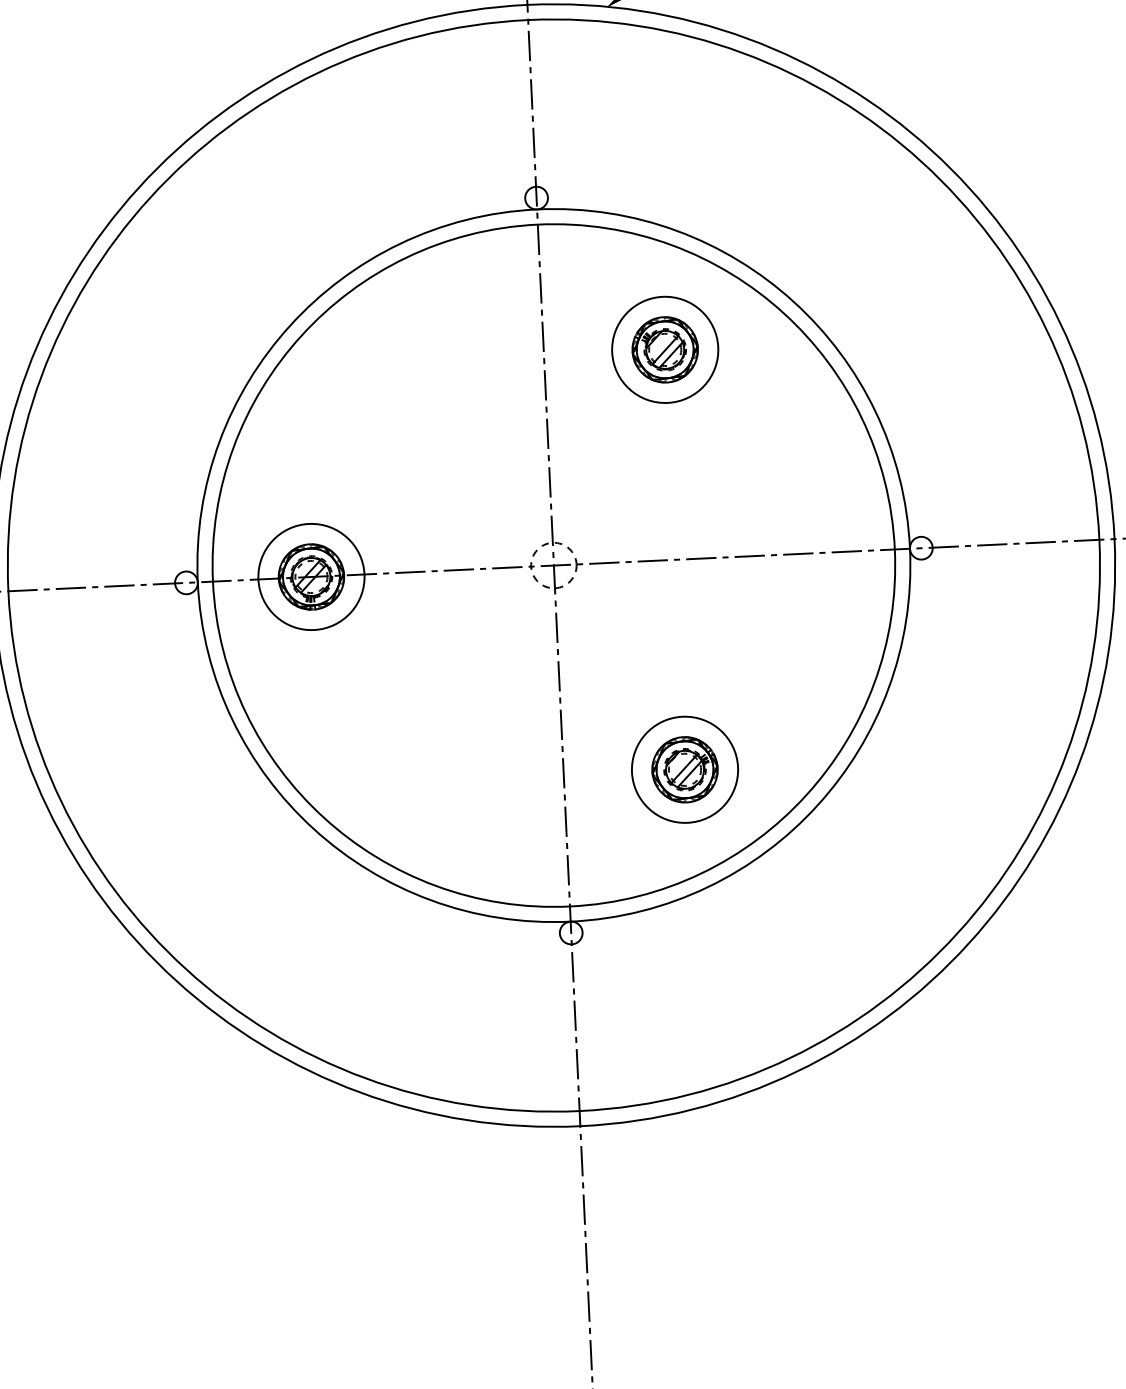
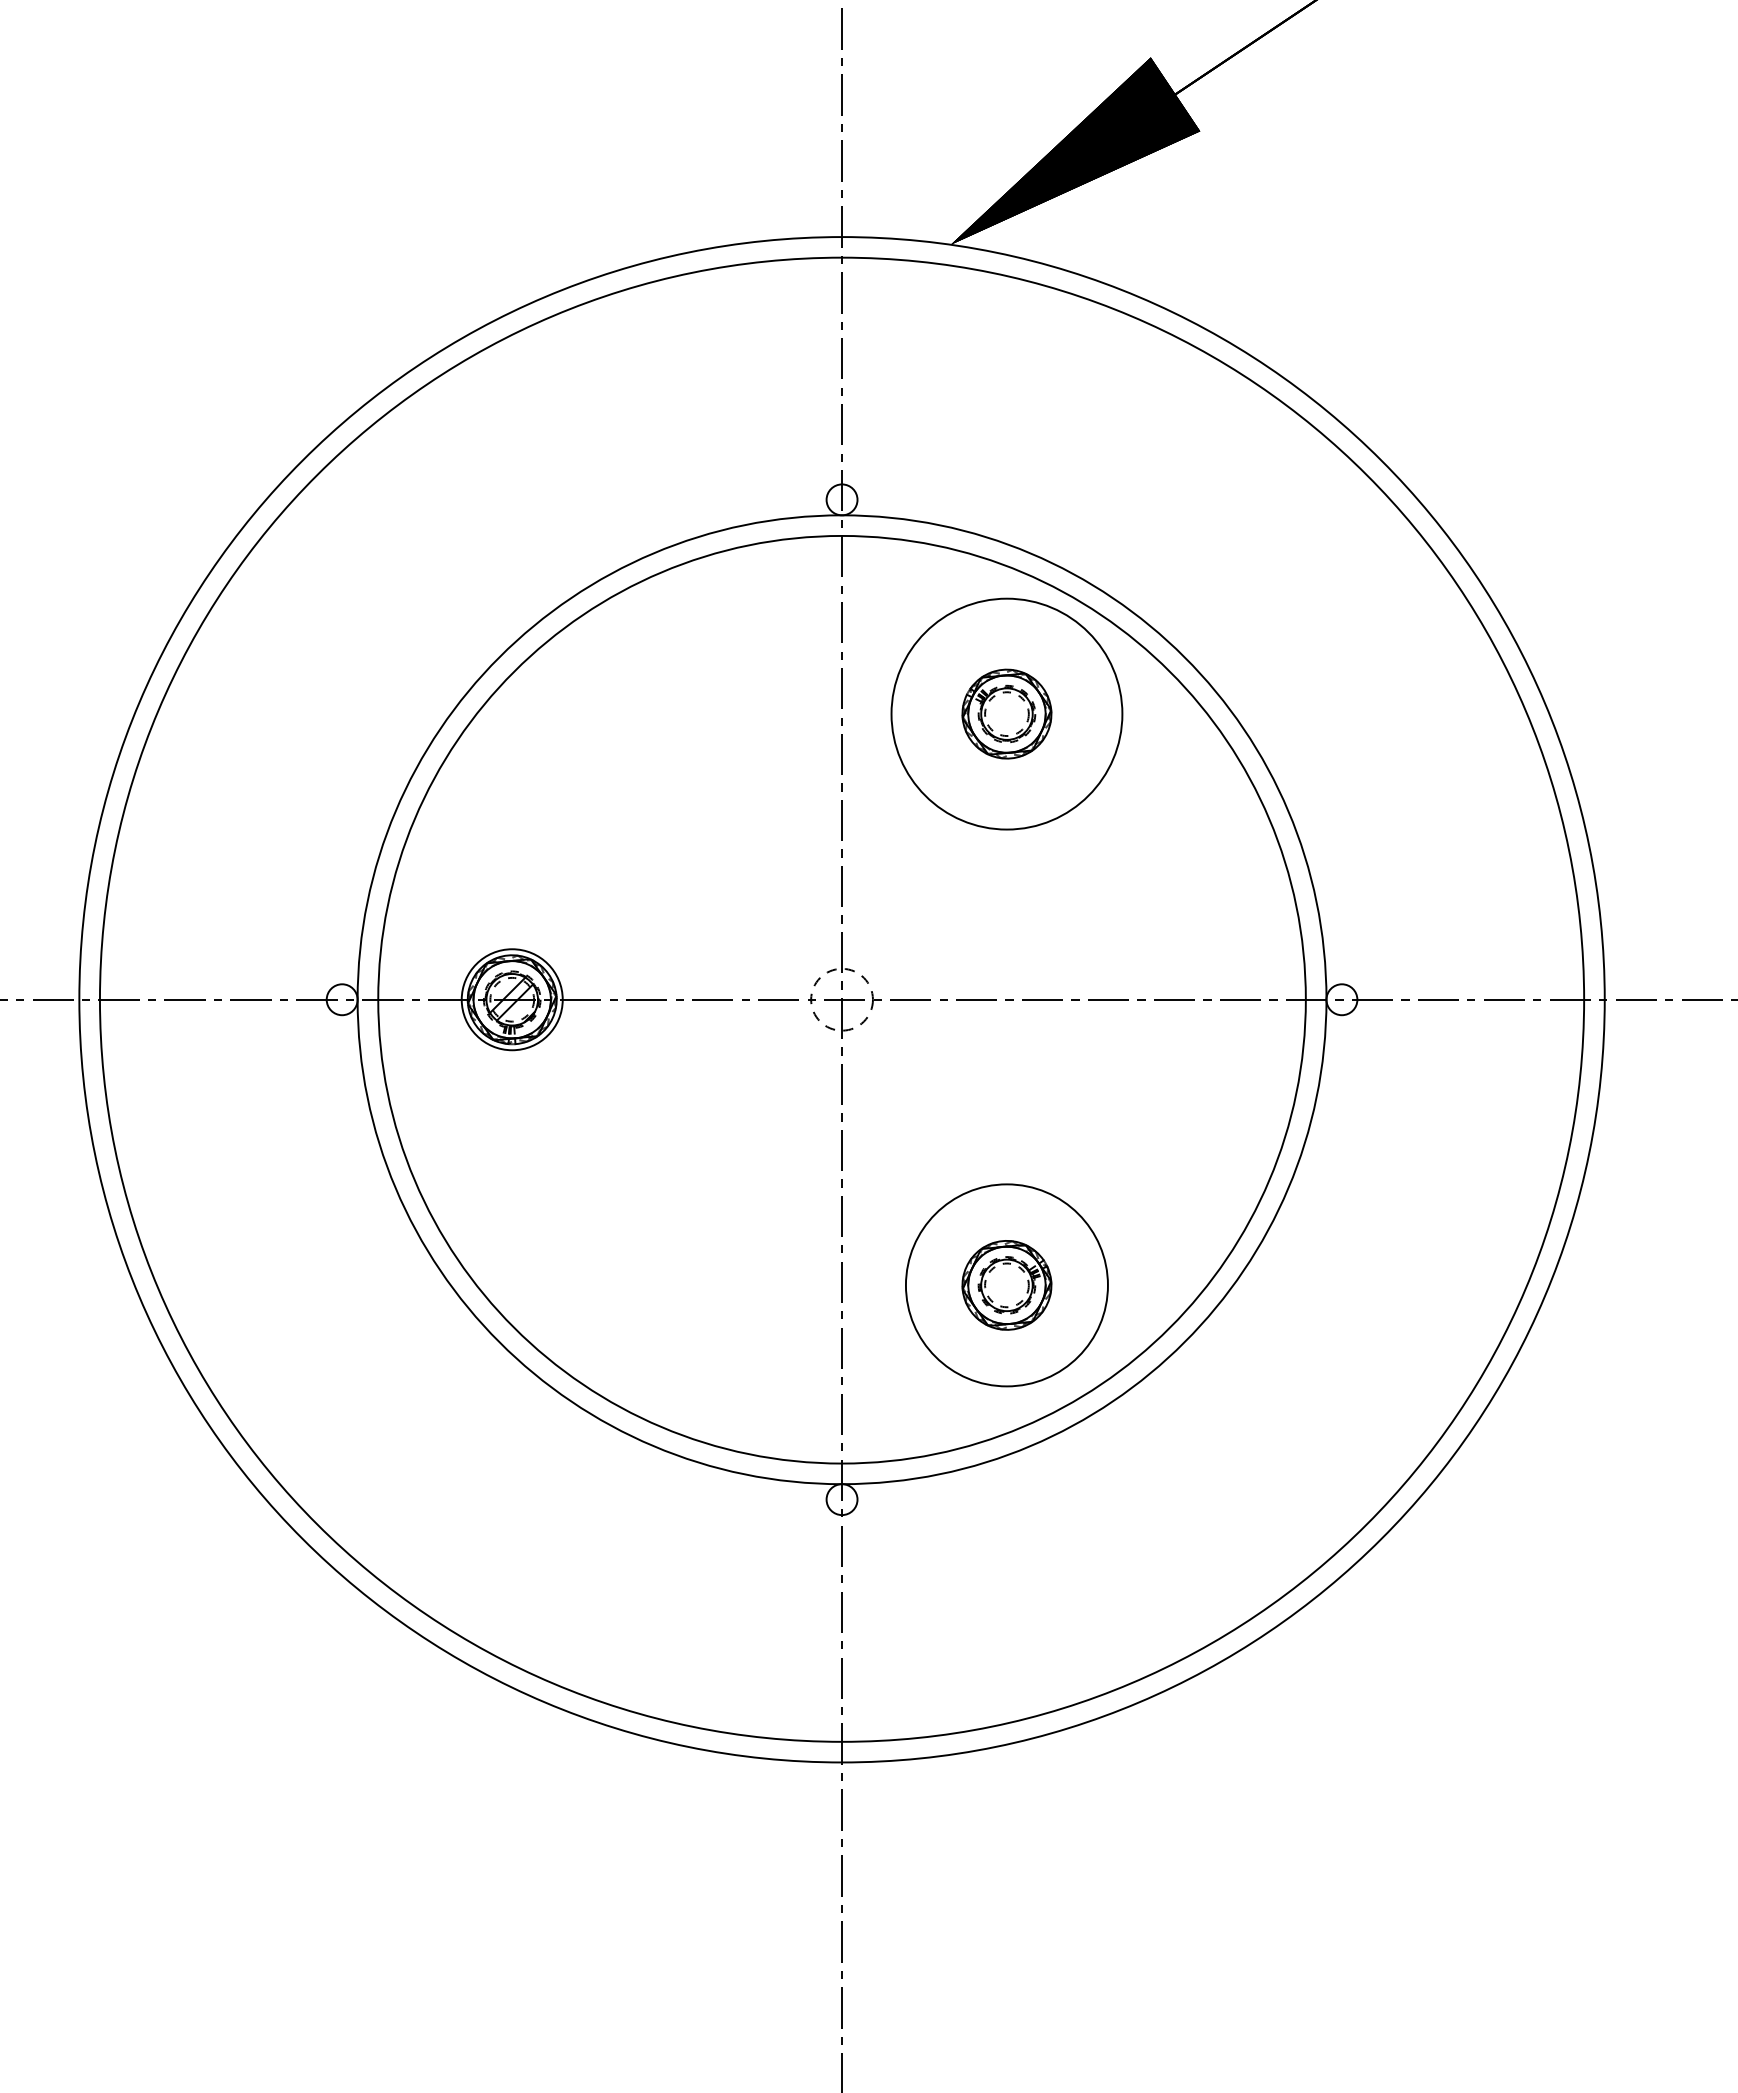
circle: (664, 349) -> (1006, 713), size x1.6
hatch: (664, 349) -> (1006, 713), removed
circle: (311, 576) -> (512, 999), size x0.7
circle: (684, 769) -> (1006, 1285), size x1.4
hatch: (684, 769) -> (1006, 1284), removed

